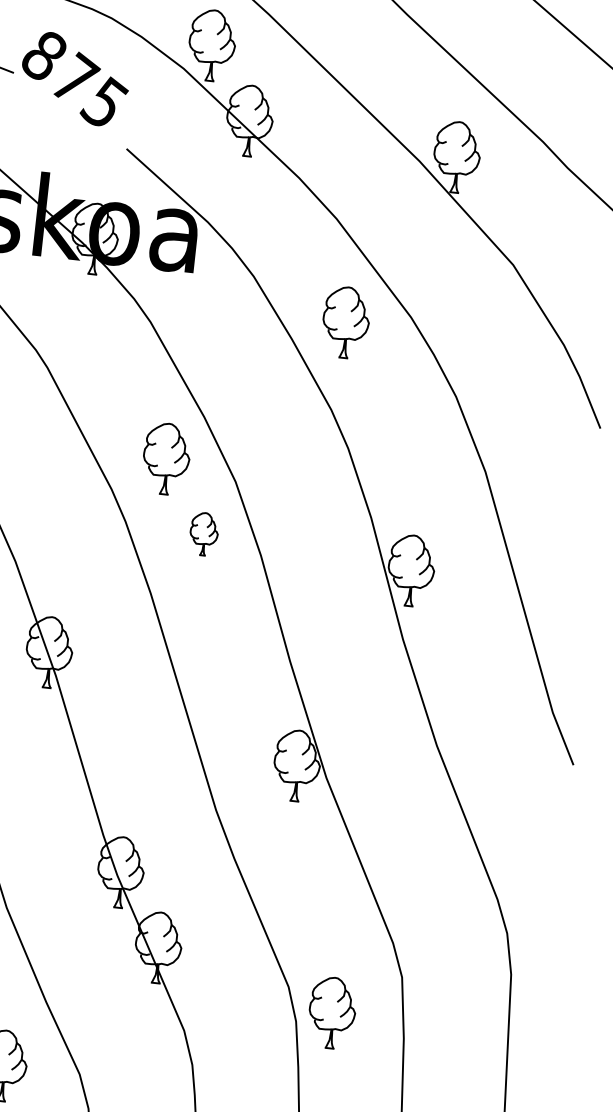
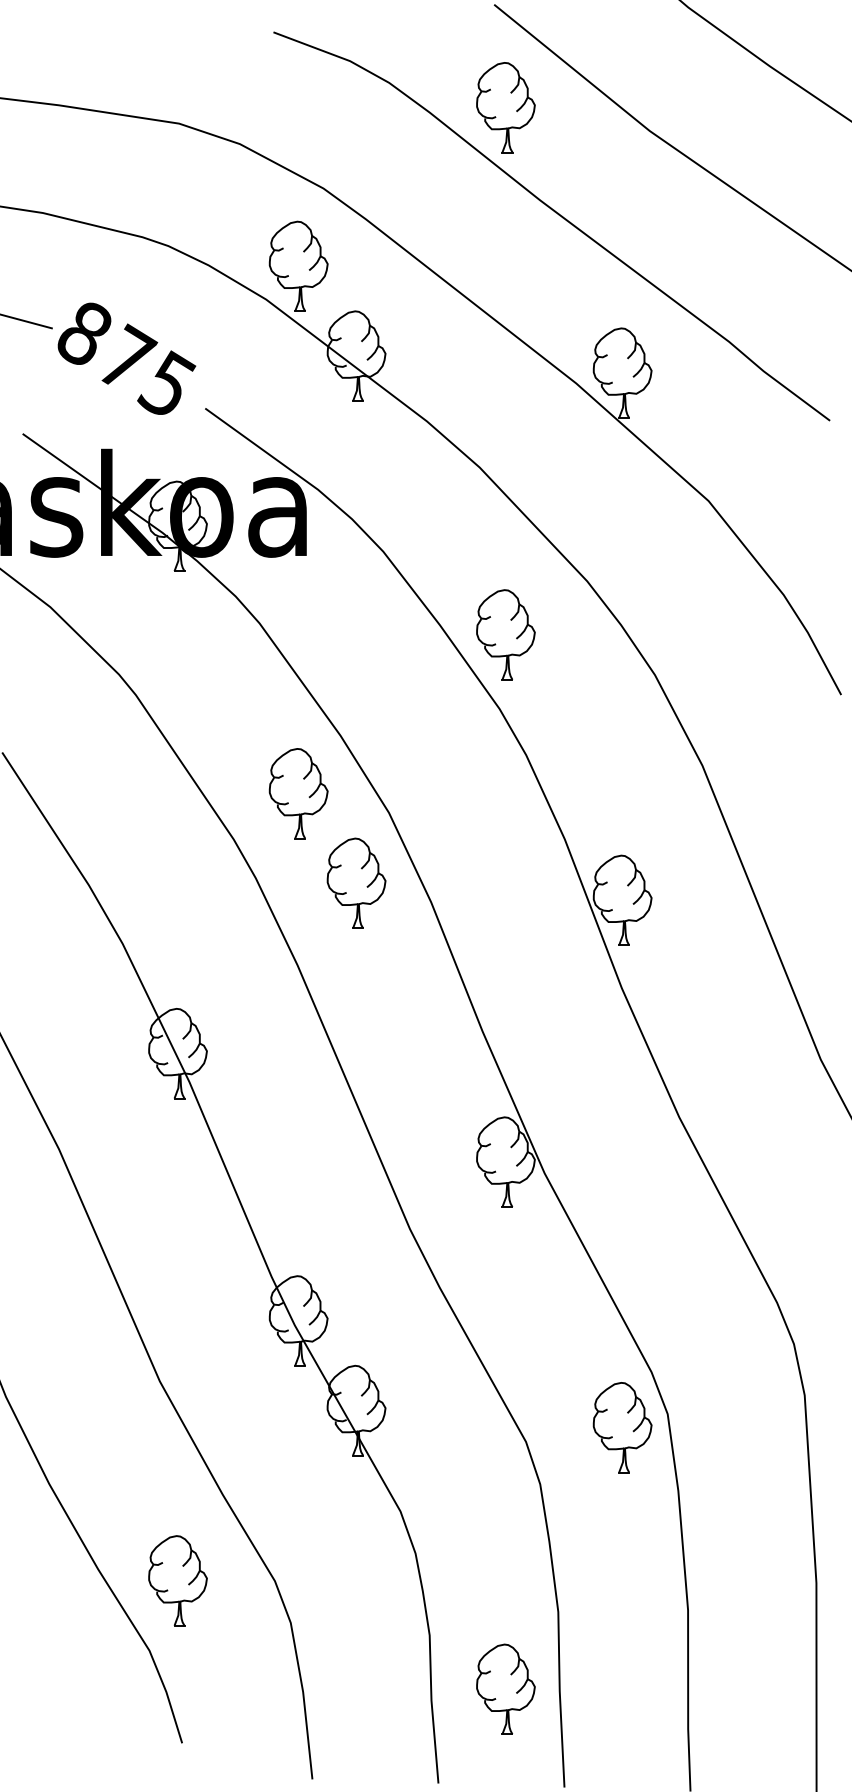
text: (74, 78) -> (126, 358), moved
part: (345, 322) -> (505, 634), moved
part: (204, 533) -> (356, 882), size x1.67
part: (332, 1012) -> (622, 1427), moved

